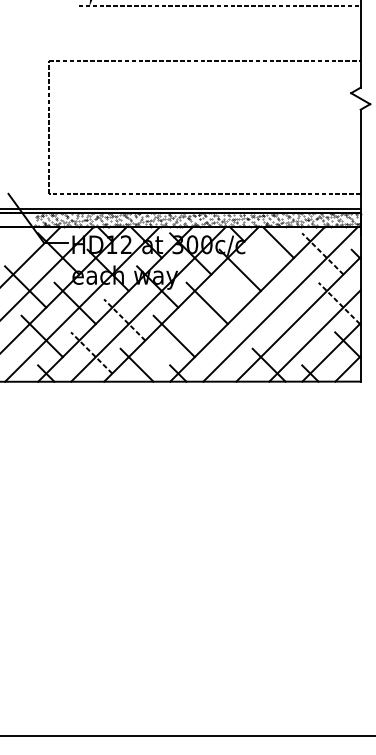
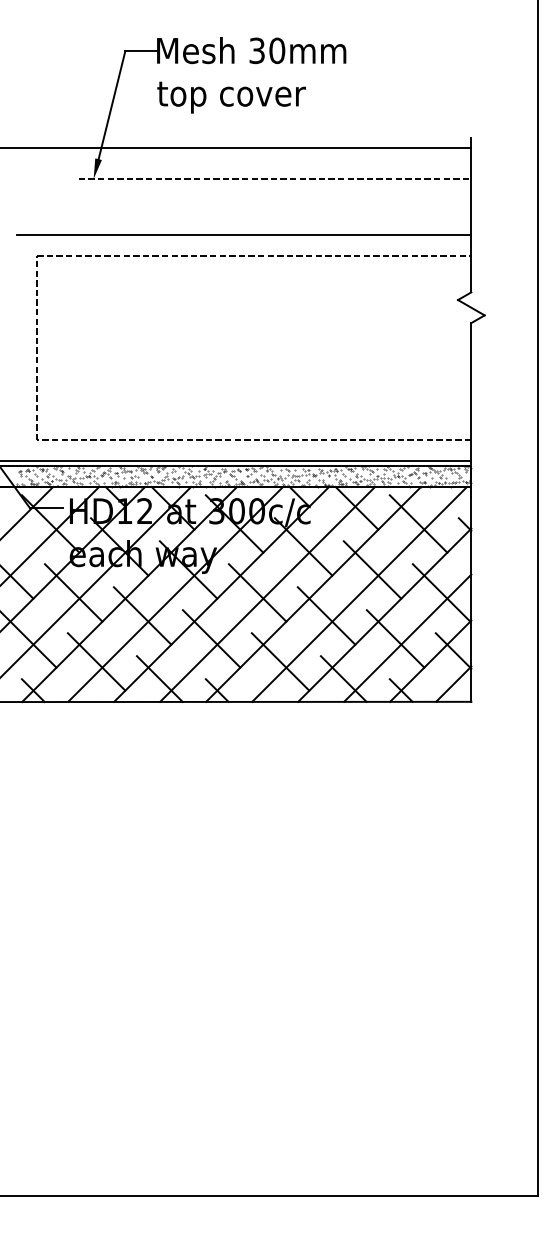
line: (197, 46) -> (243, 235), added
line: (322, 253) -> (418, 523), dashed -> solid
line: (289, 286) -> (372, 569), added
line: (214, 303) -> (267, 593), added
line: (339, 303) -> (441, 592), dashed -> solid
line: (124, 319) -> (142, 615), dashed -> solid
line: (256, 319) -> (326, 615), added
line: (306, 336) -> (395, 638), added
line: (91, 352) -> (96, 661), dashed -> solid
line: (223, 352) -> (280, 661), added

